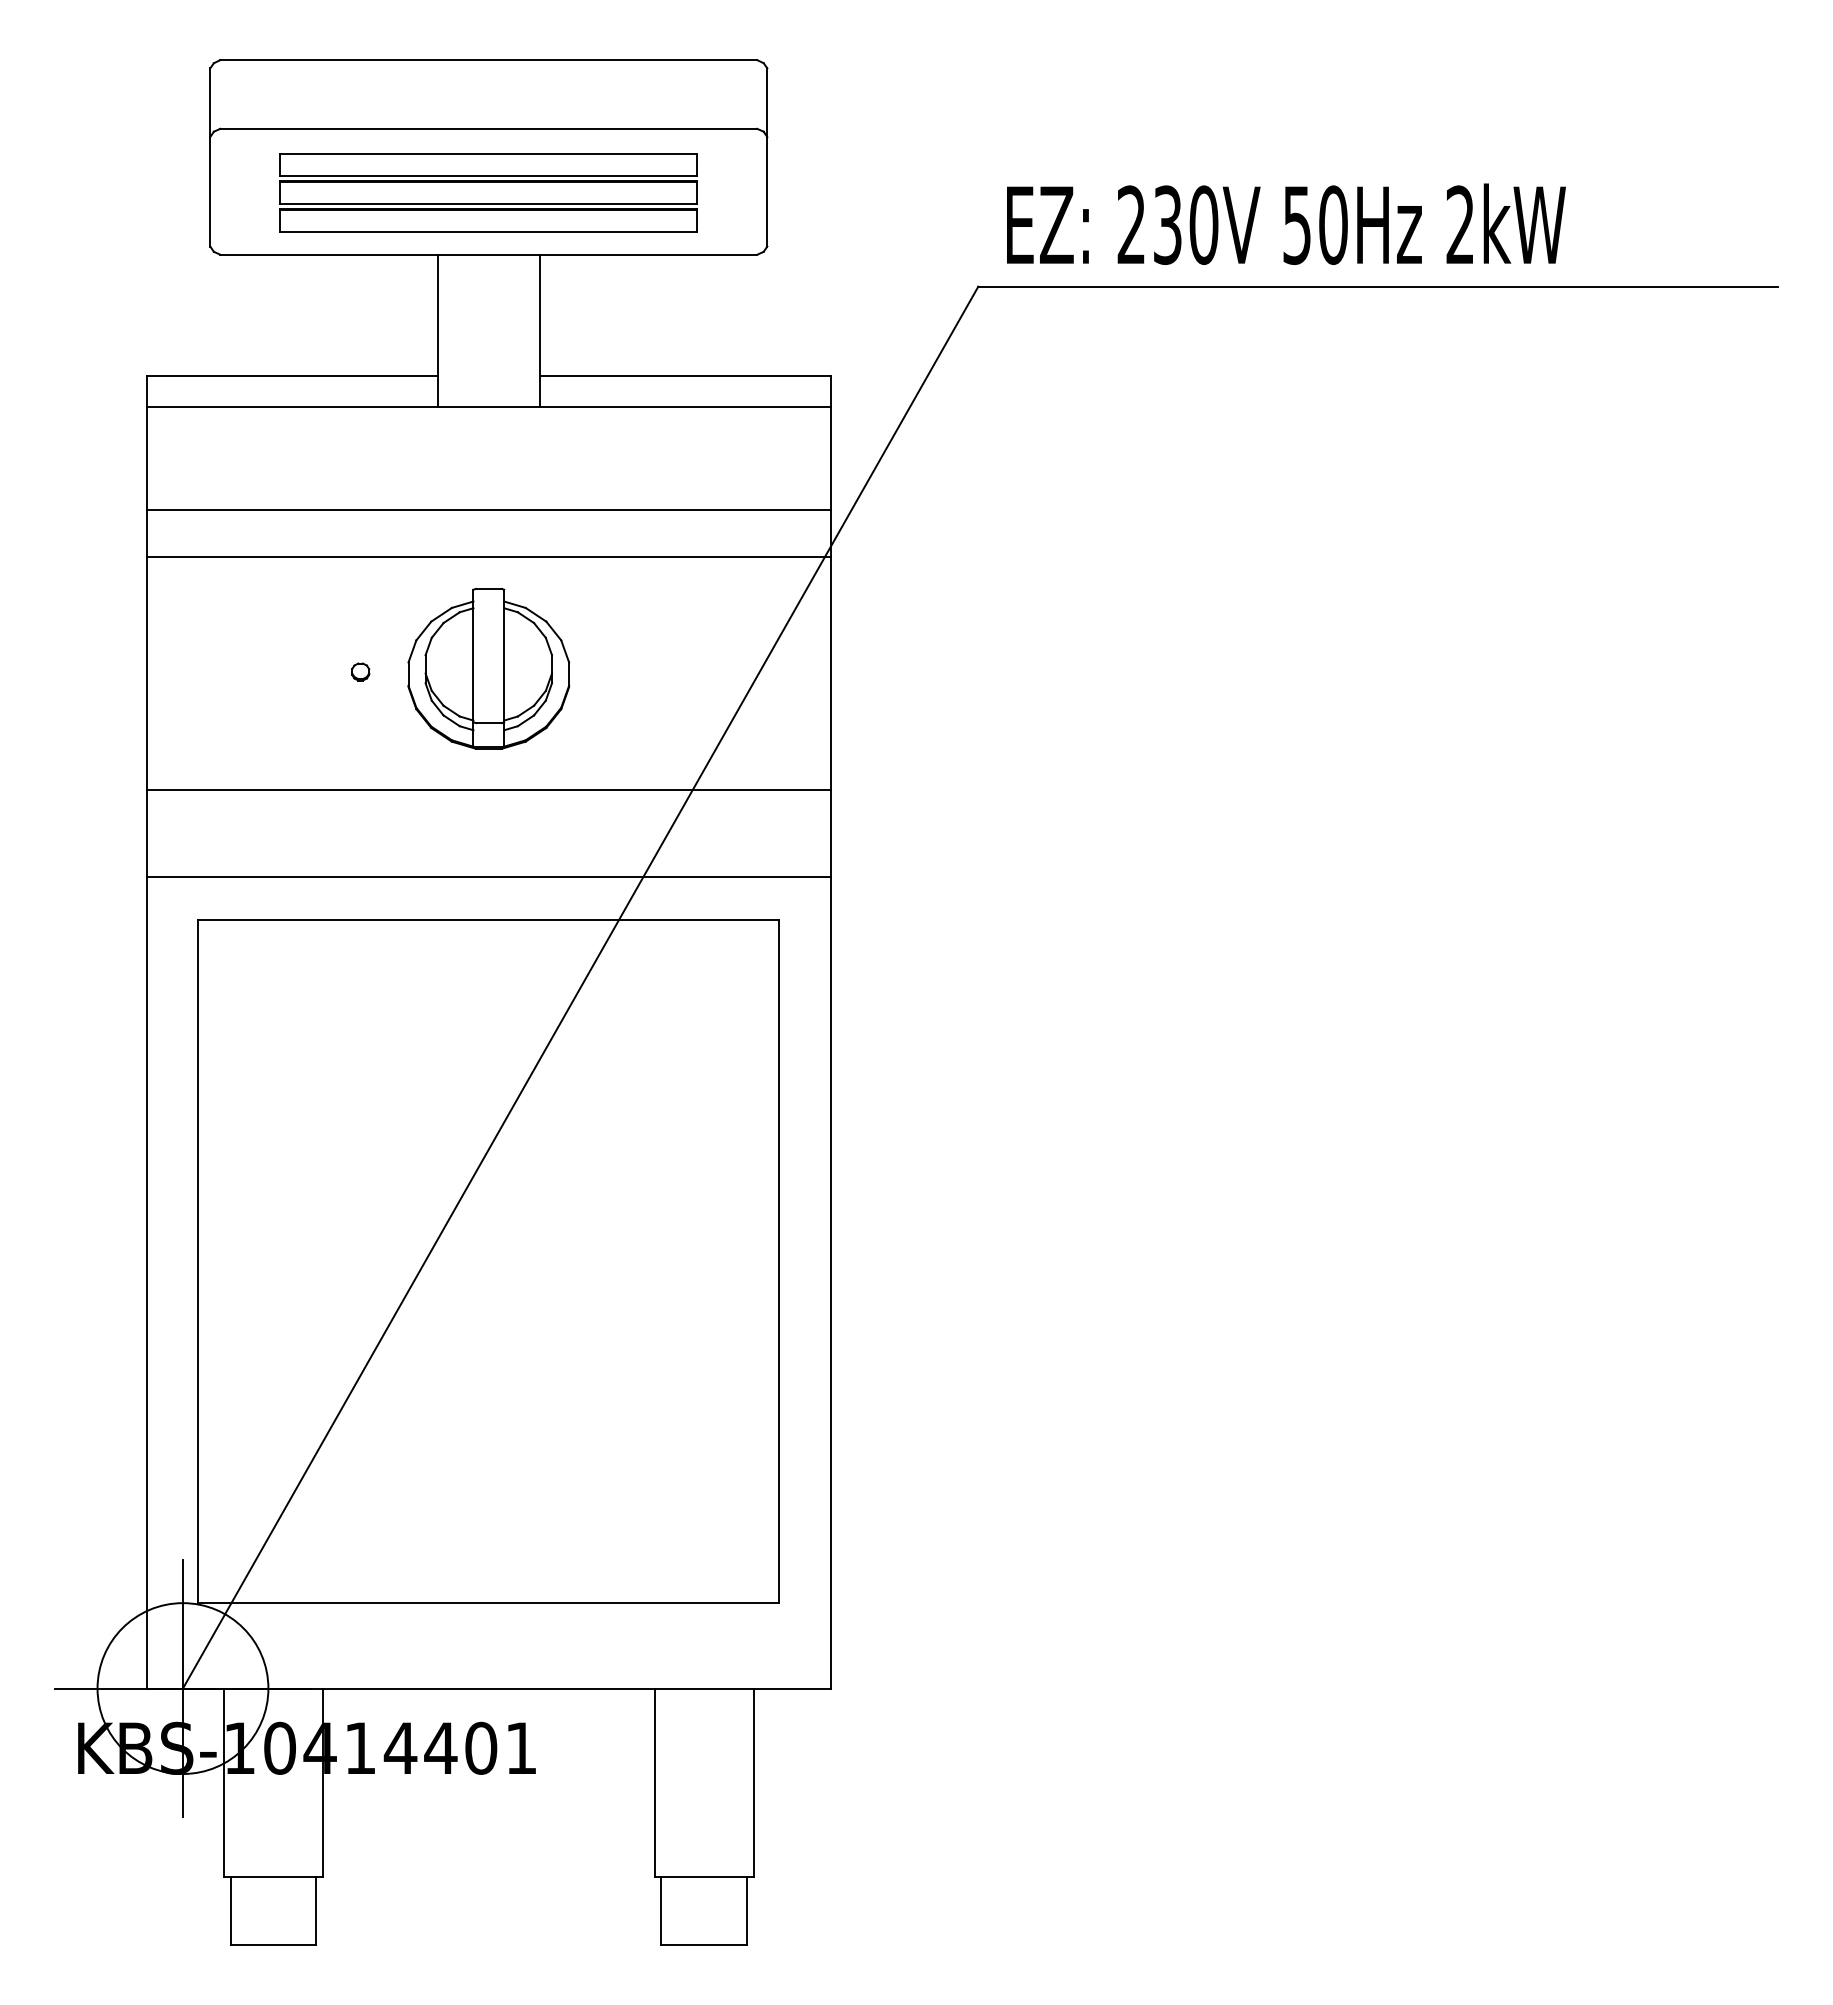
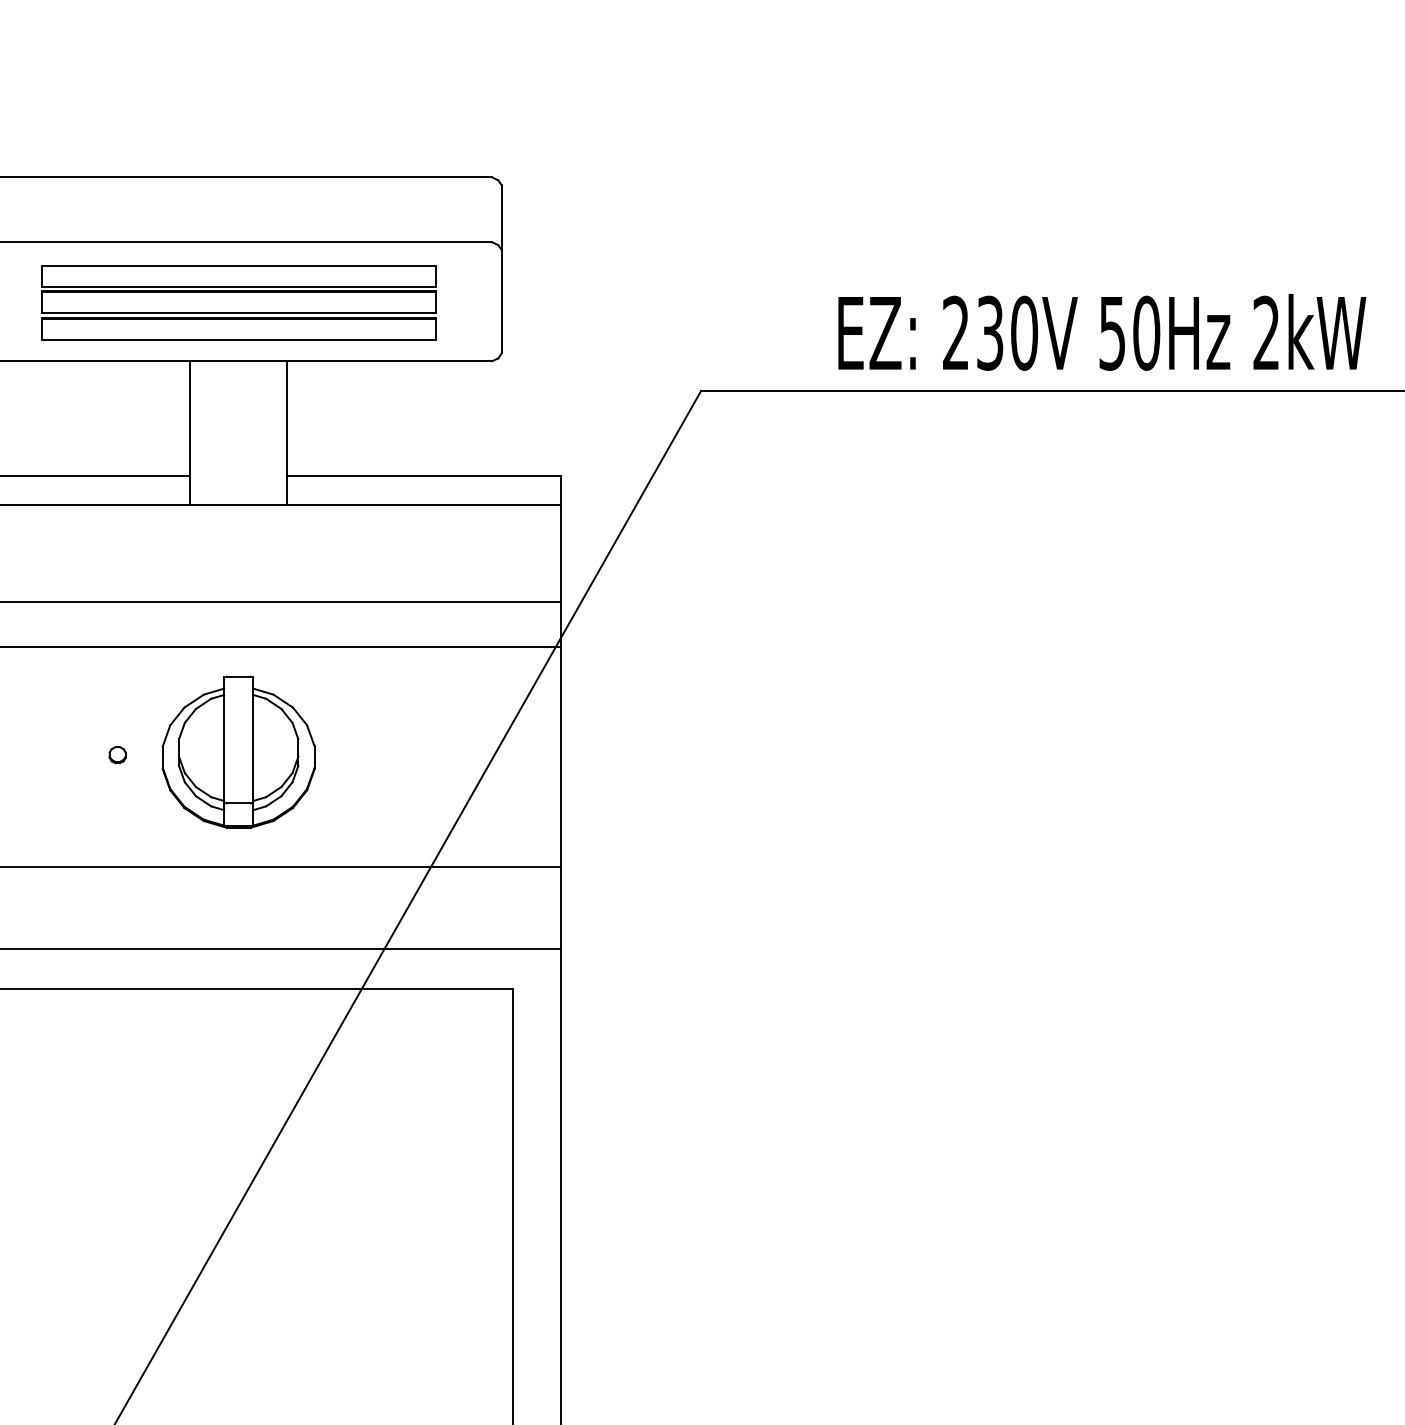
text: (1286, 223) -> (1102, 331), moved

